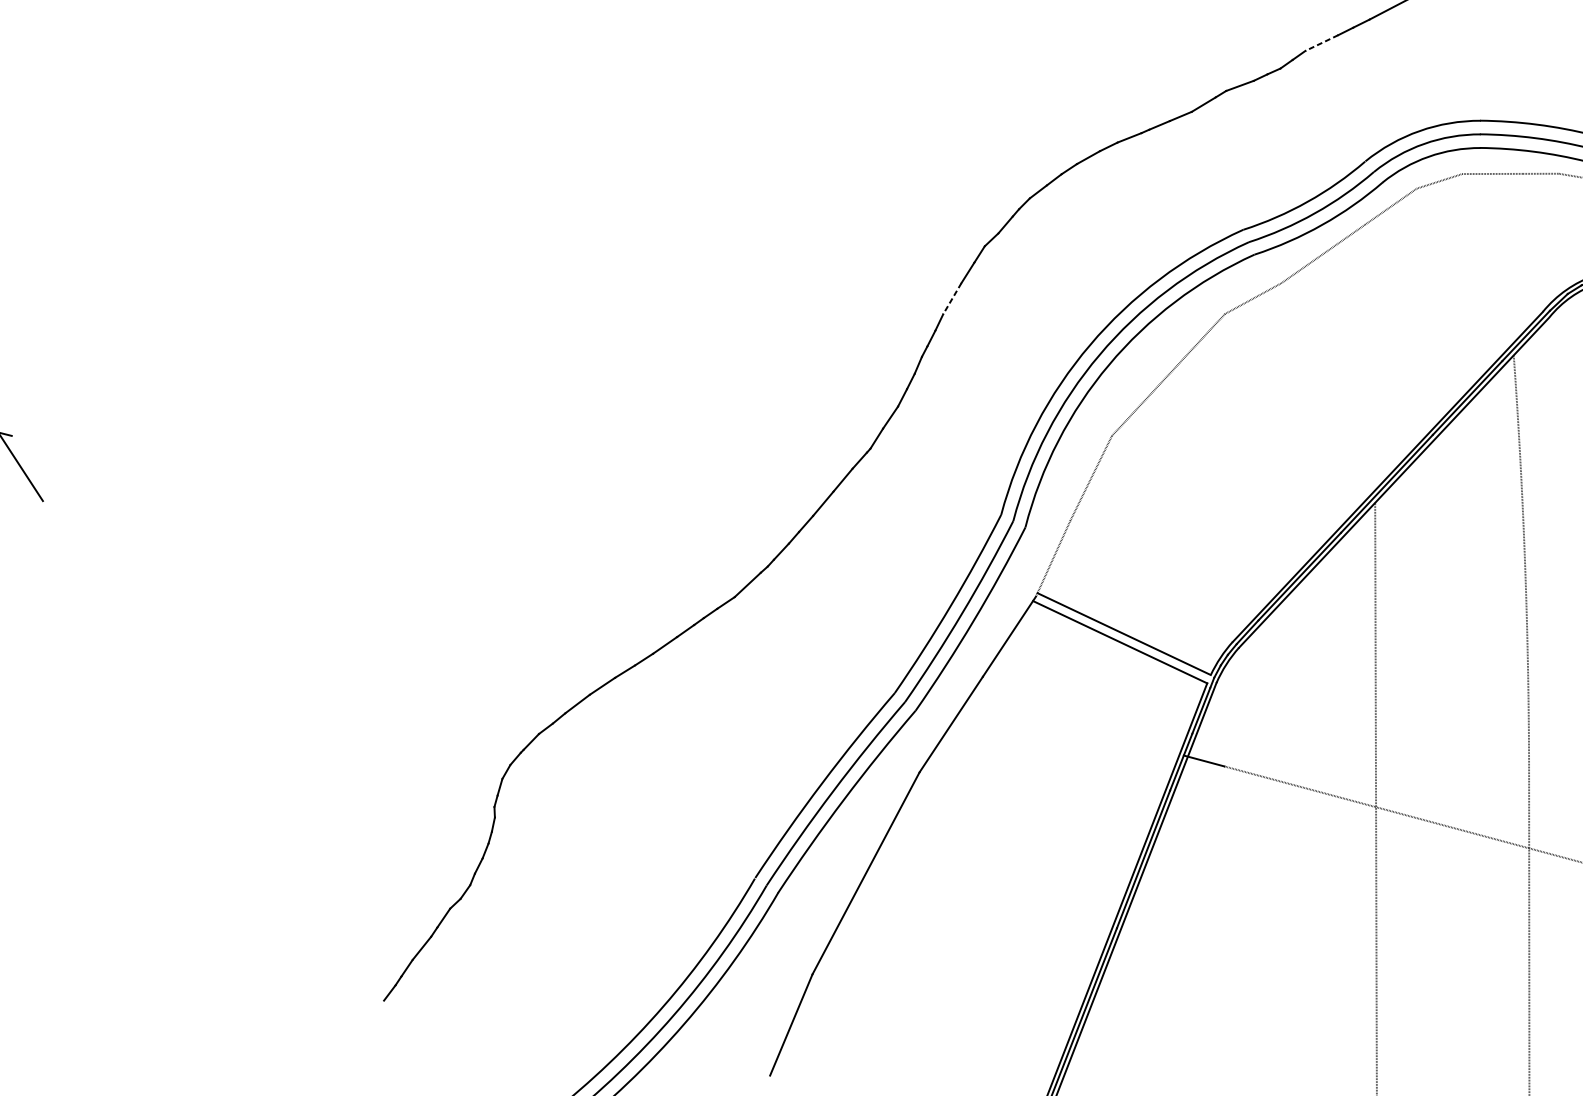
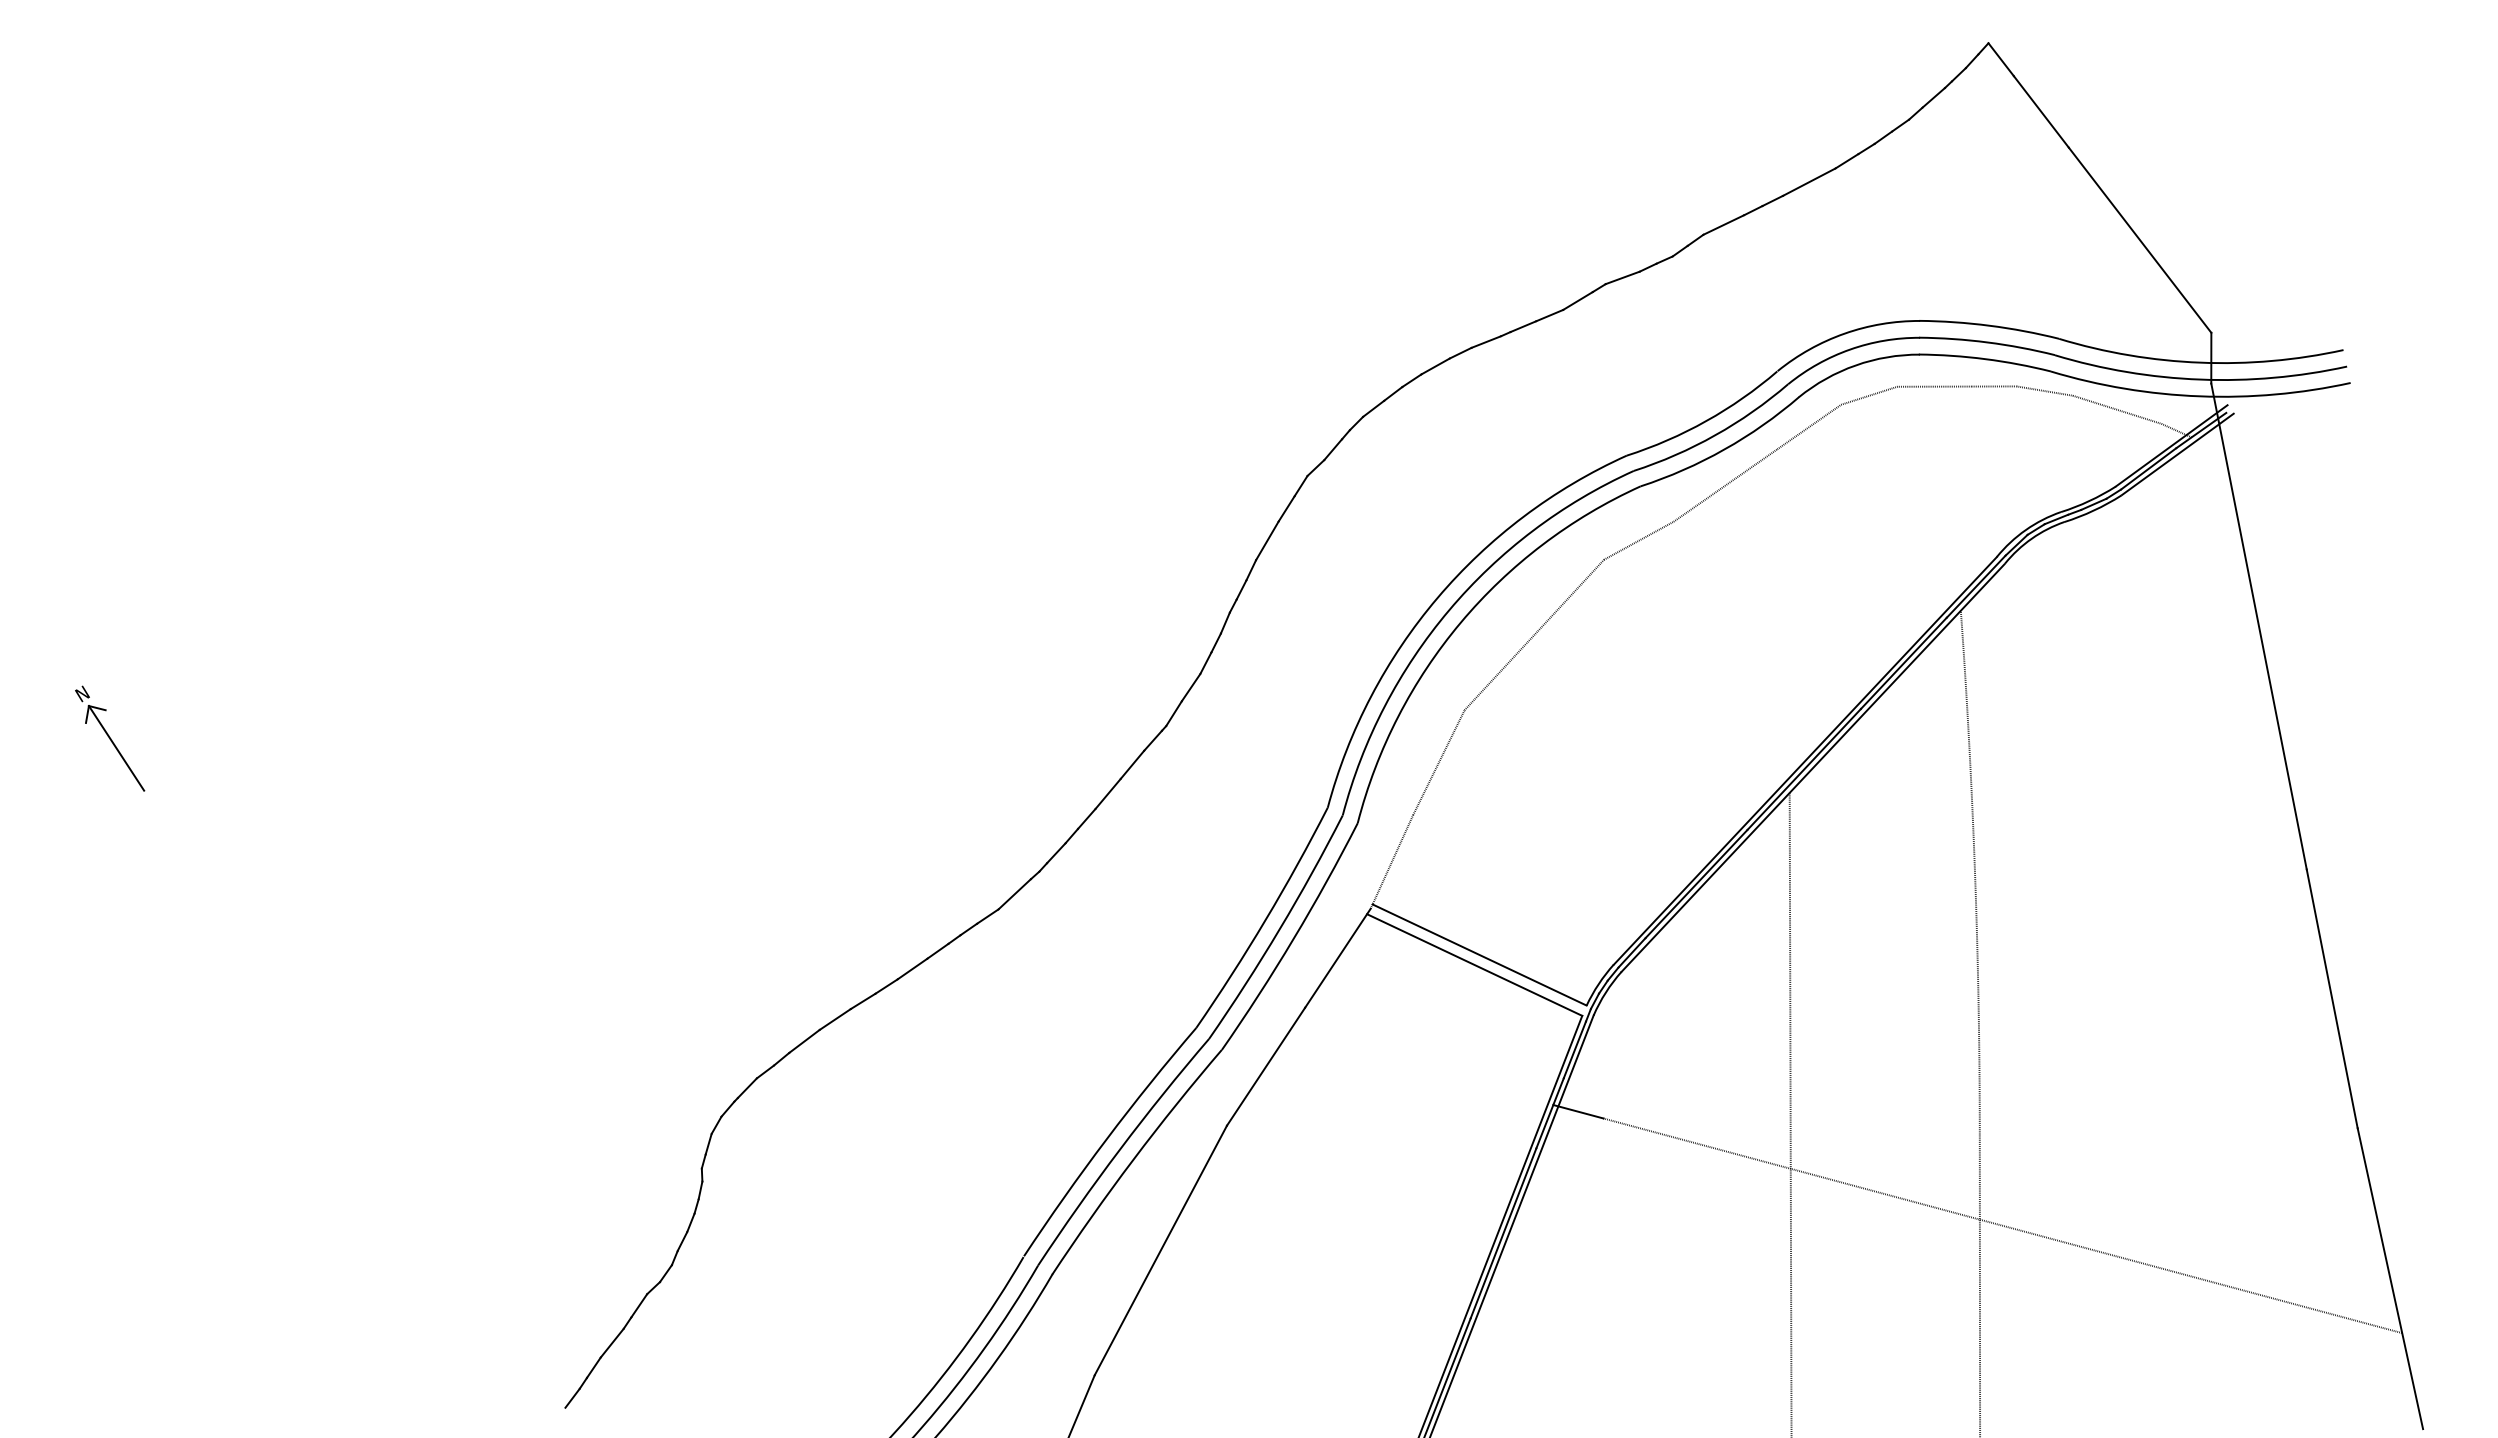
line: (1321, 43) -> (1723, 225), dashed -> solid
line: (952, 299) -> (1267, 541), dashed -> solid

